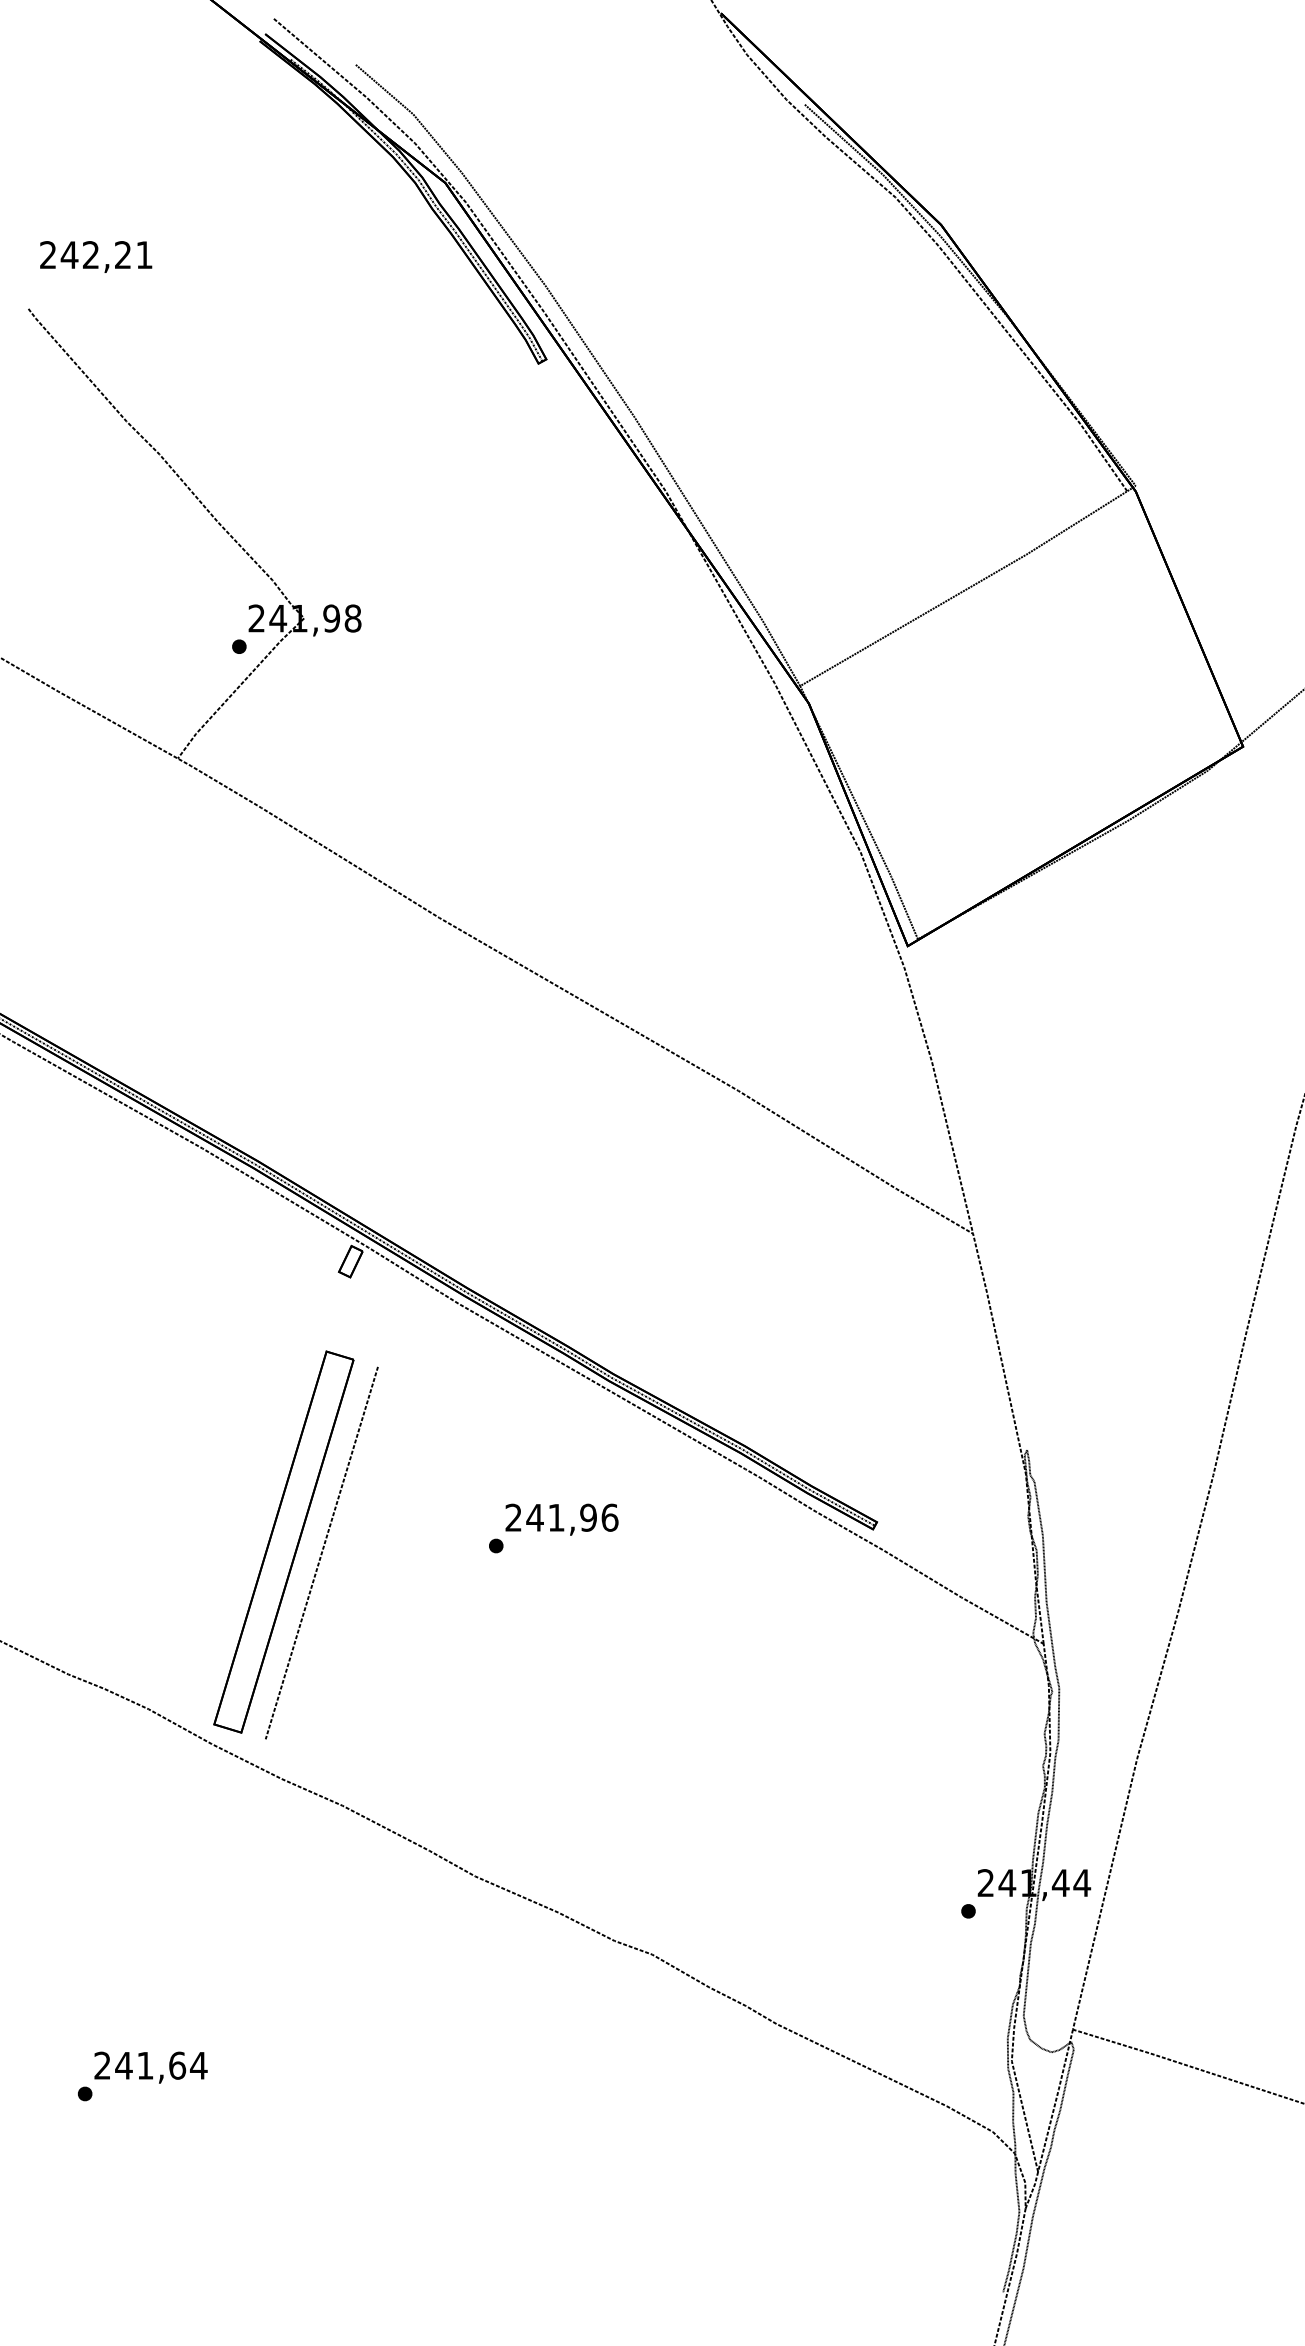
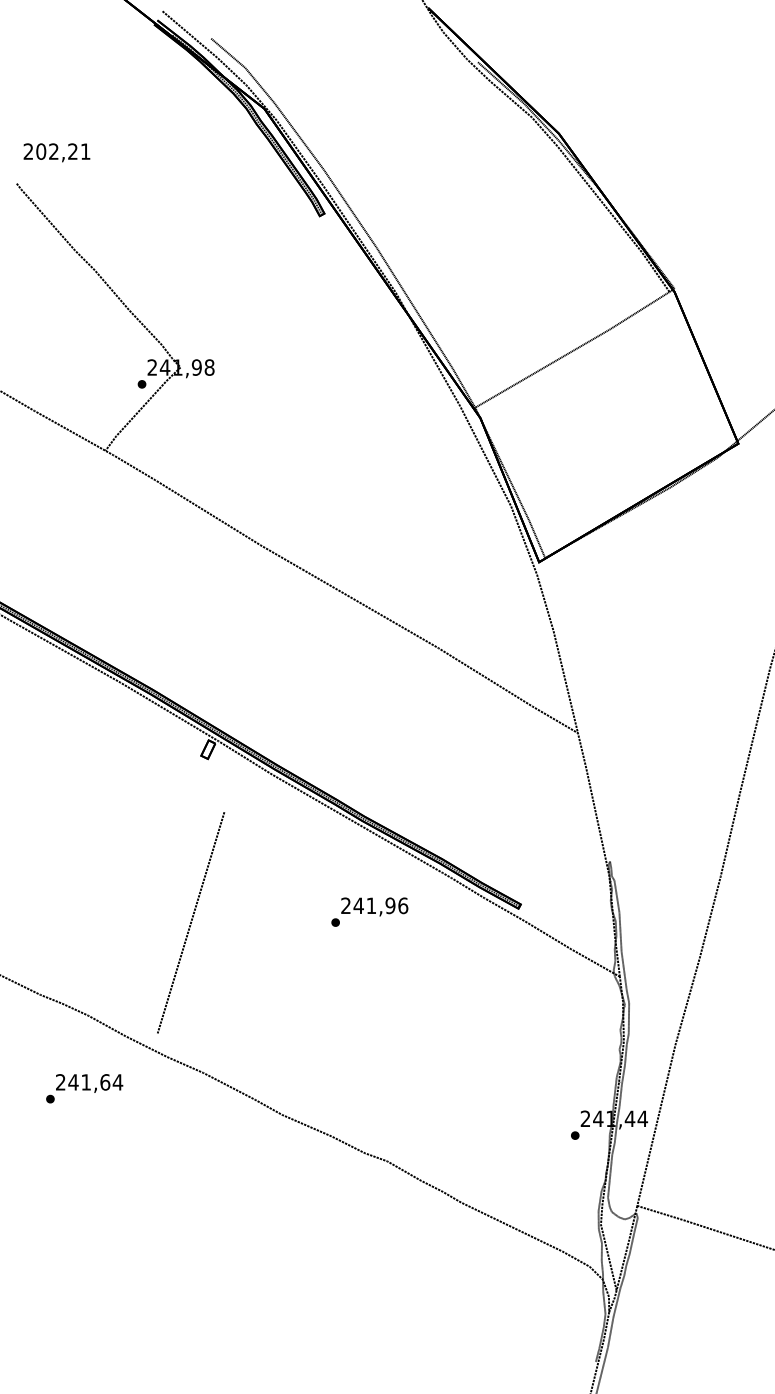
text: (68, 254) -> (40, 151), 242,21 -> 202,21
text: (553, 1527) -> (369, 911), moved
part: (283, 1542) -> (168, 916), removed
text: (142, 2076) -> (84, 1088), moved

